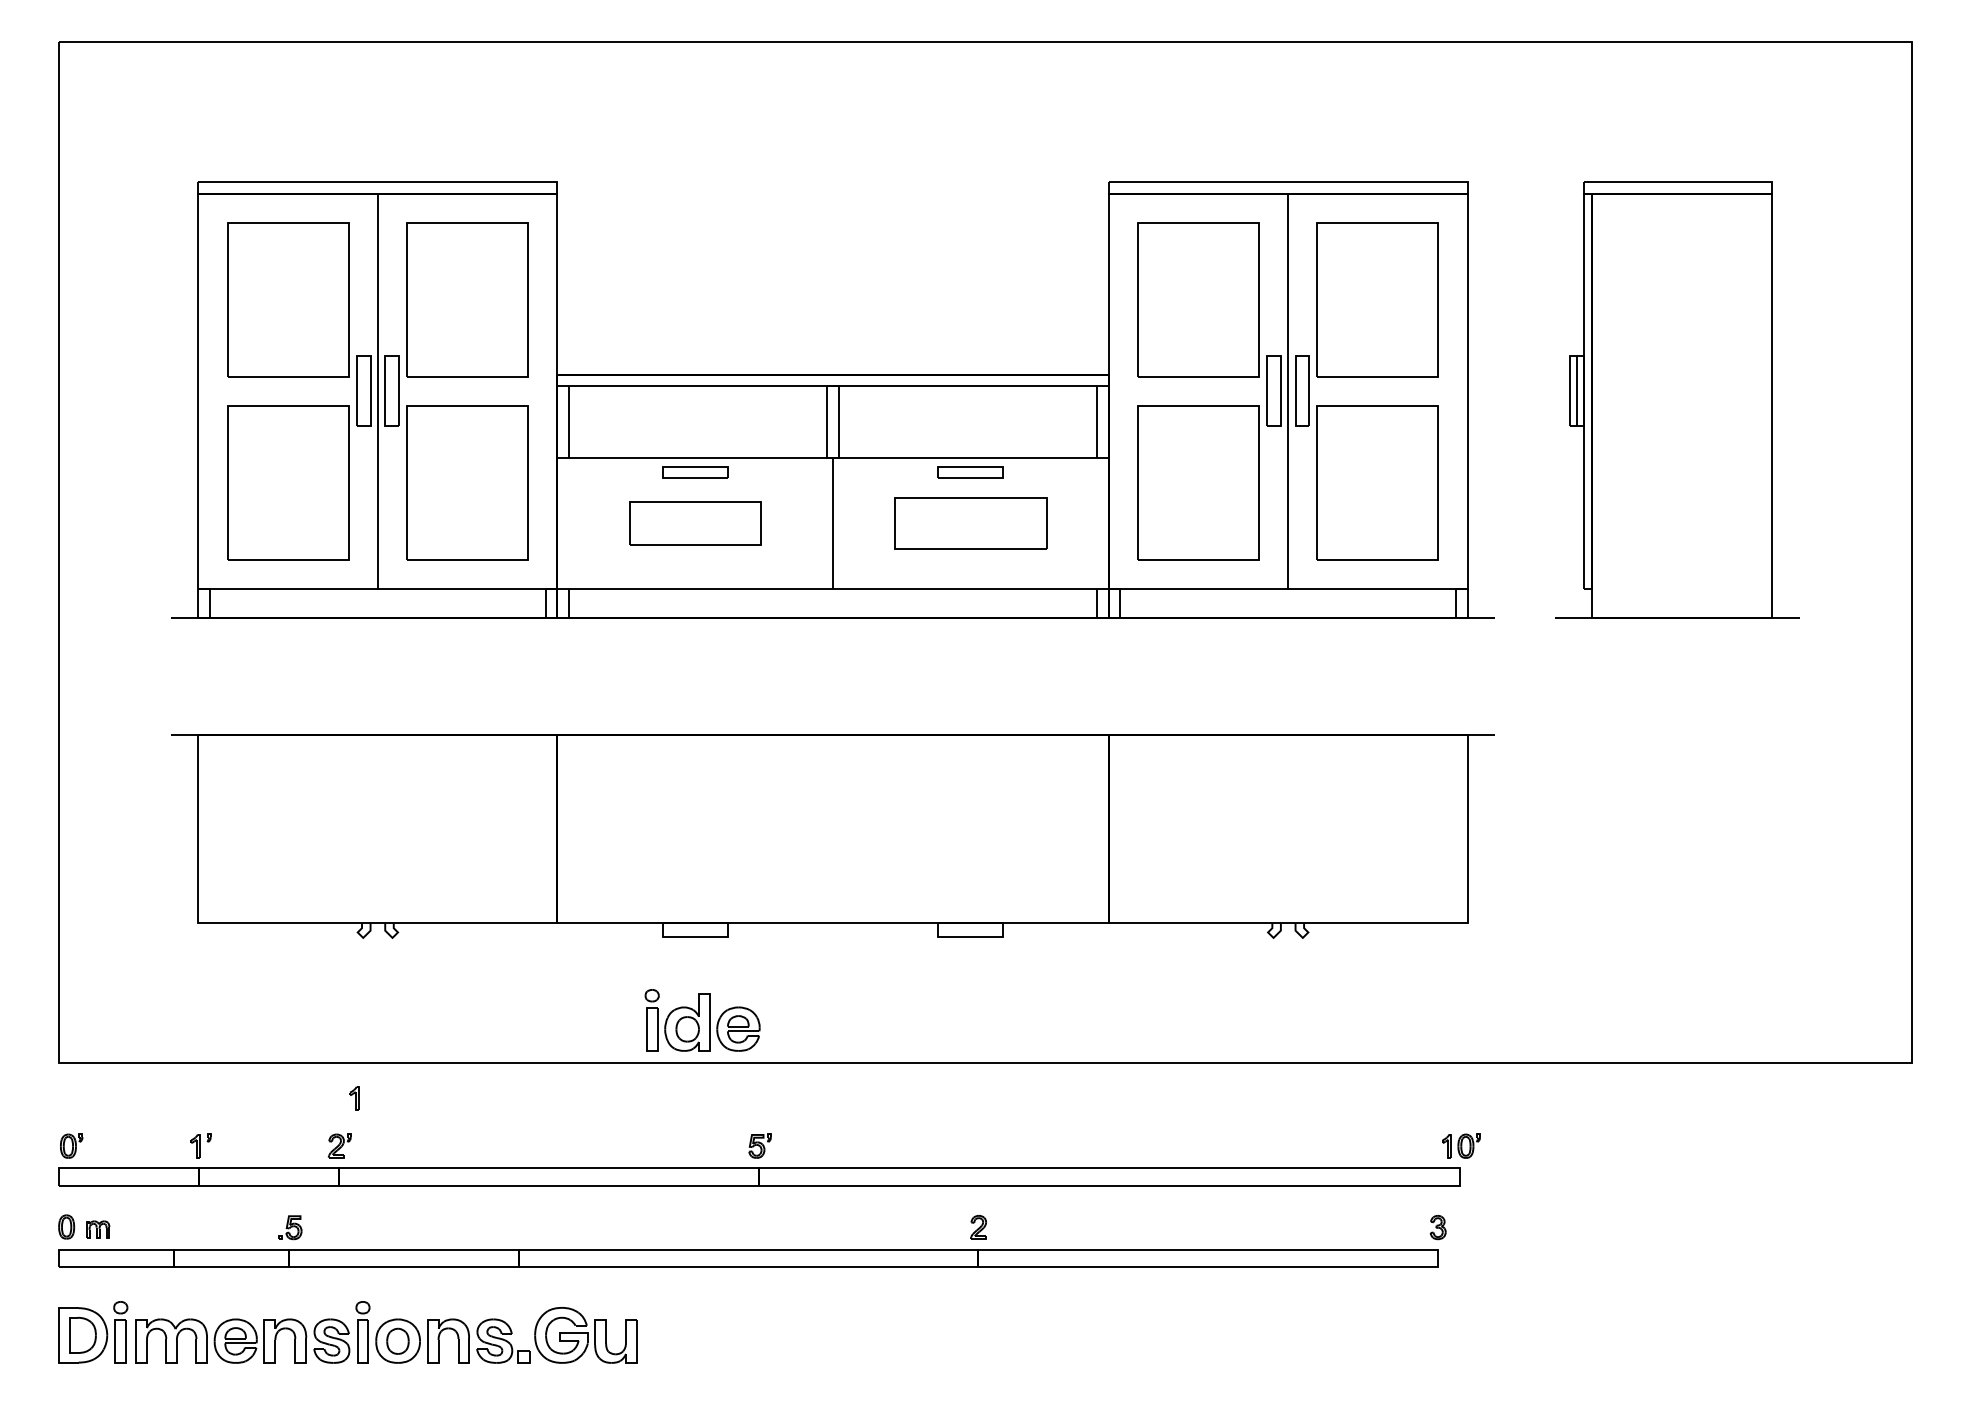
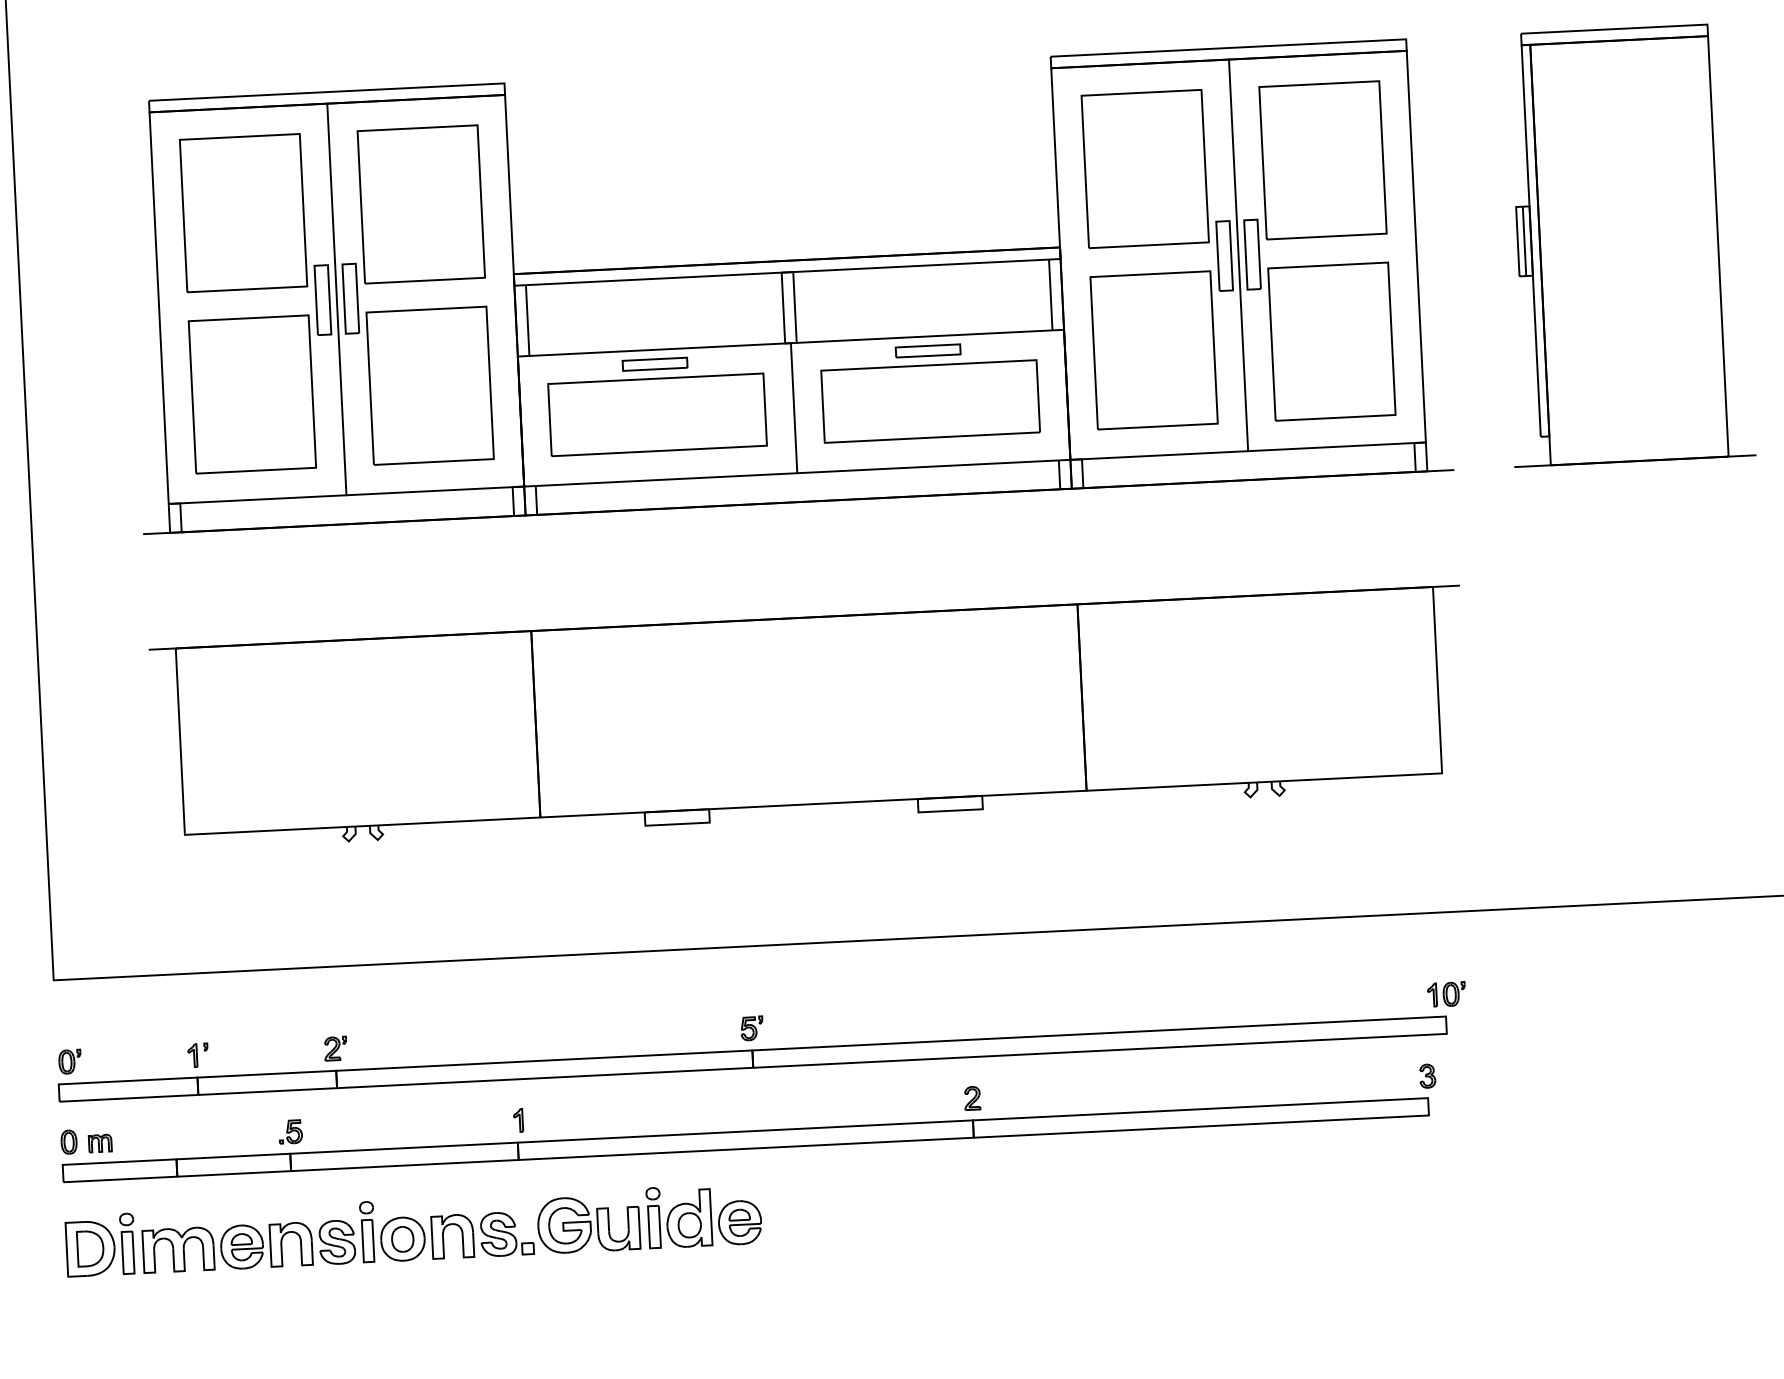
part: (695, 523) -> (657, 414), size x1.67
part: (970, 523) -> (930, 401), size x1.43
part: (702, 1020) -> (704, 1215), moved
part: (354, 1098) -> (518, 1120), moved

